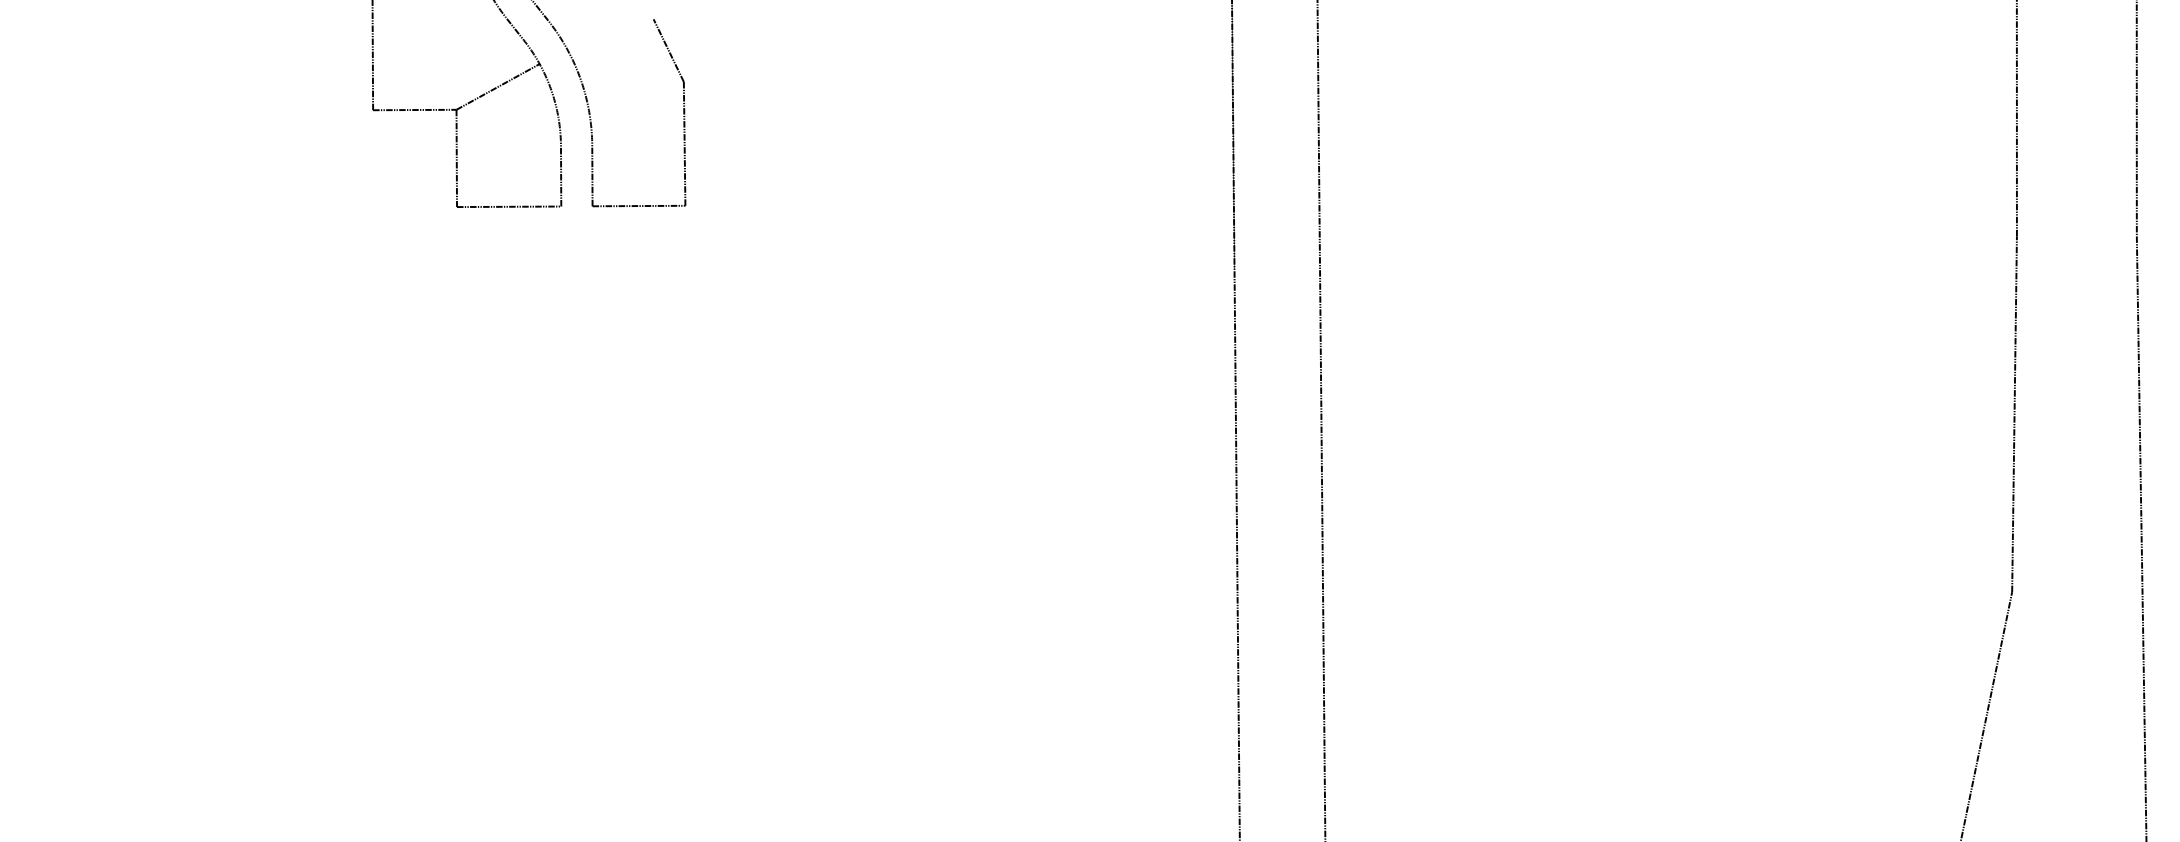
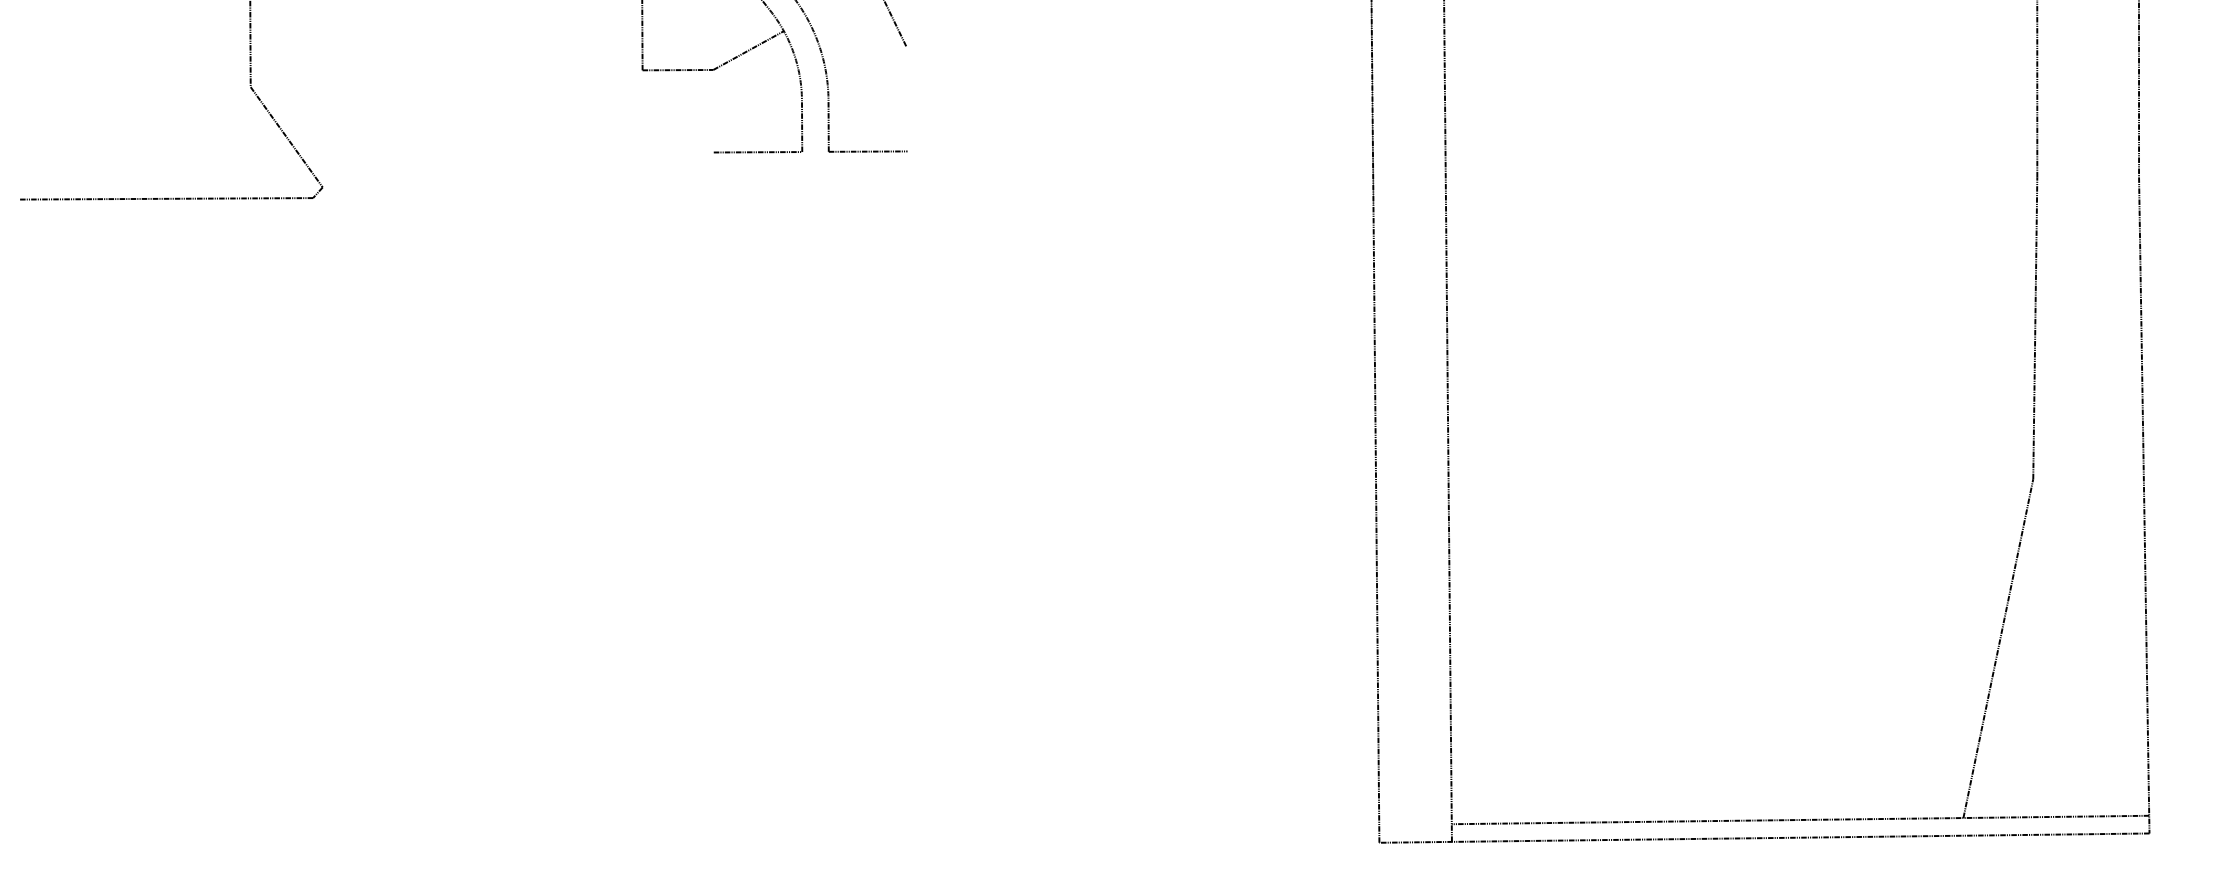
line: (684, 143) -> (906, 98), removed
line: (456, 157) -> (713, 110), removed

